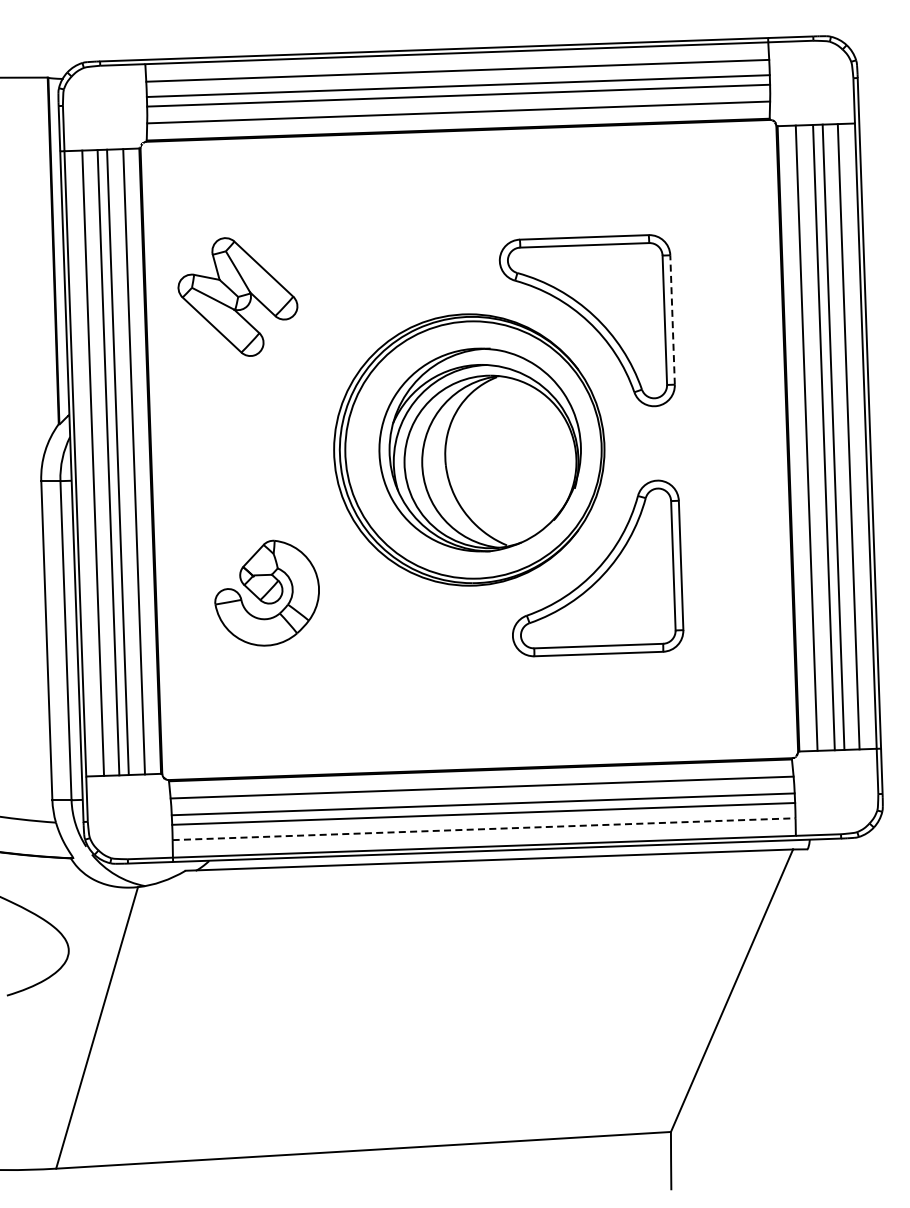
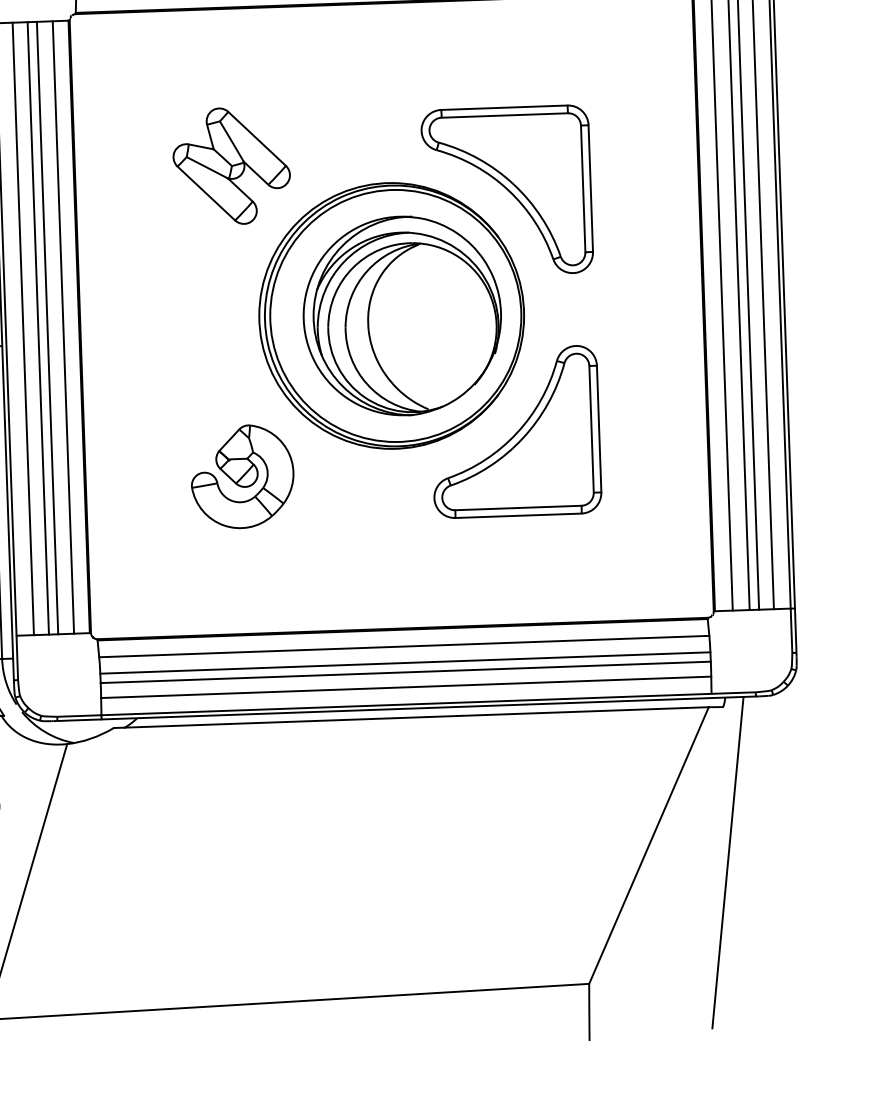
part: (237, 296) -> (231, 165), moved
line: (672, 320) -> (590, 189), dashed -> solid
part: (266, 592) -> (242, 476), moved
line: (484, 829) -> (406, 687), dashed -> solid
line: (812, 1008) -> (727, 862), added

